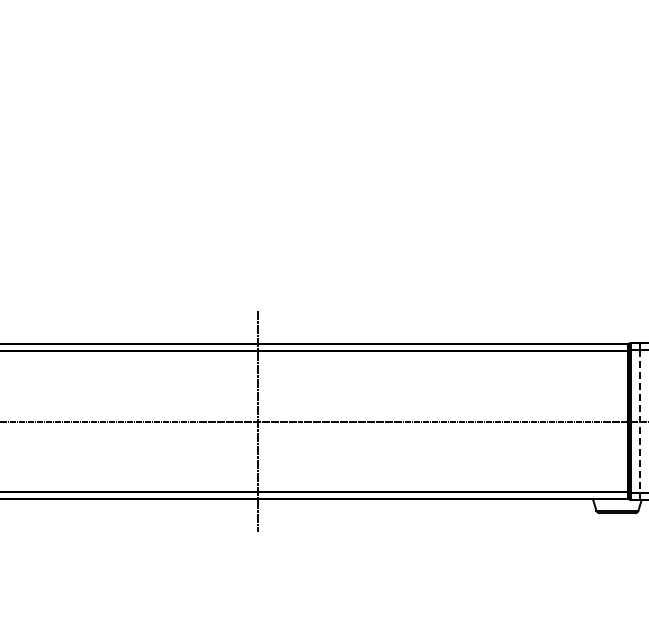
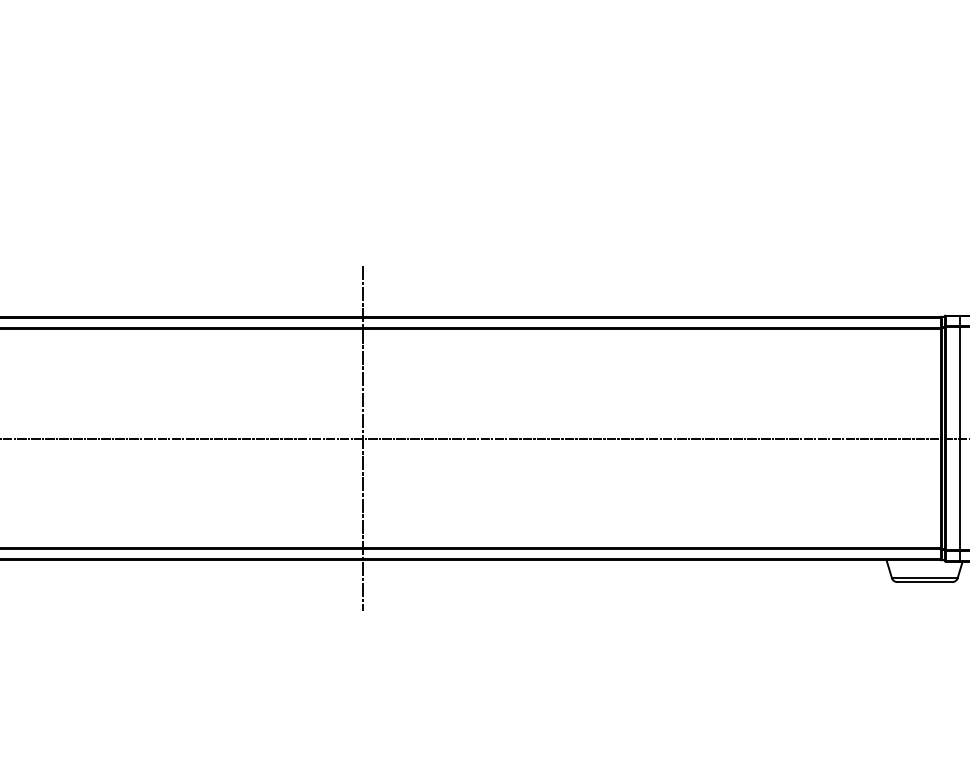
line: (639, 422) -> (959, 440), dashed -> solid

